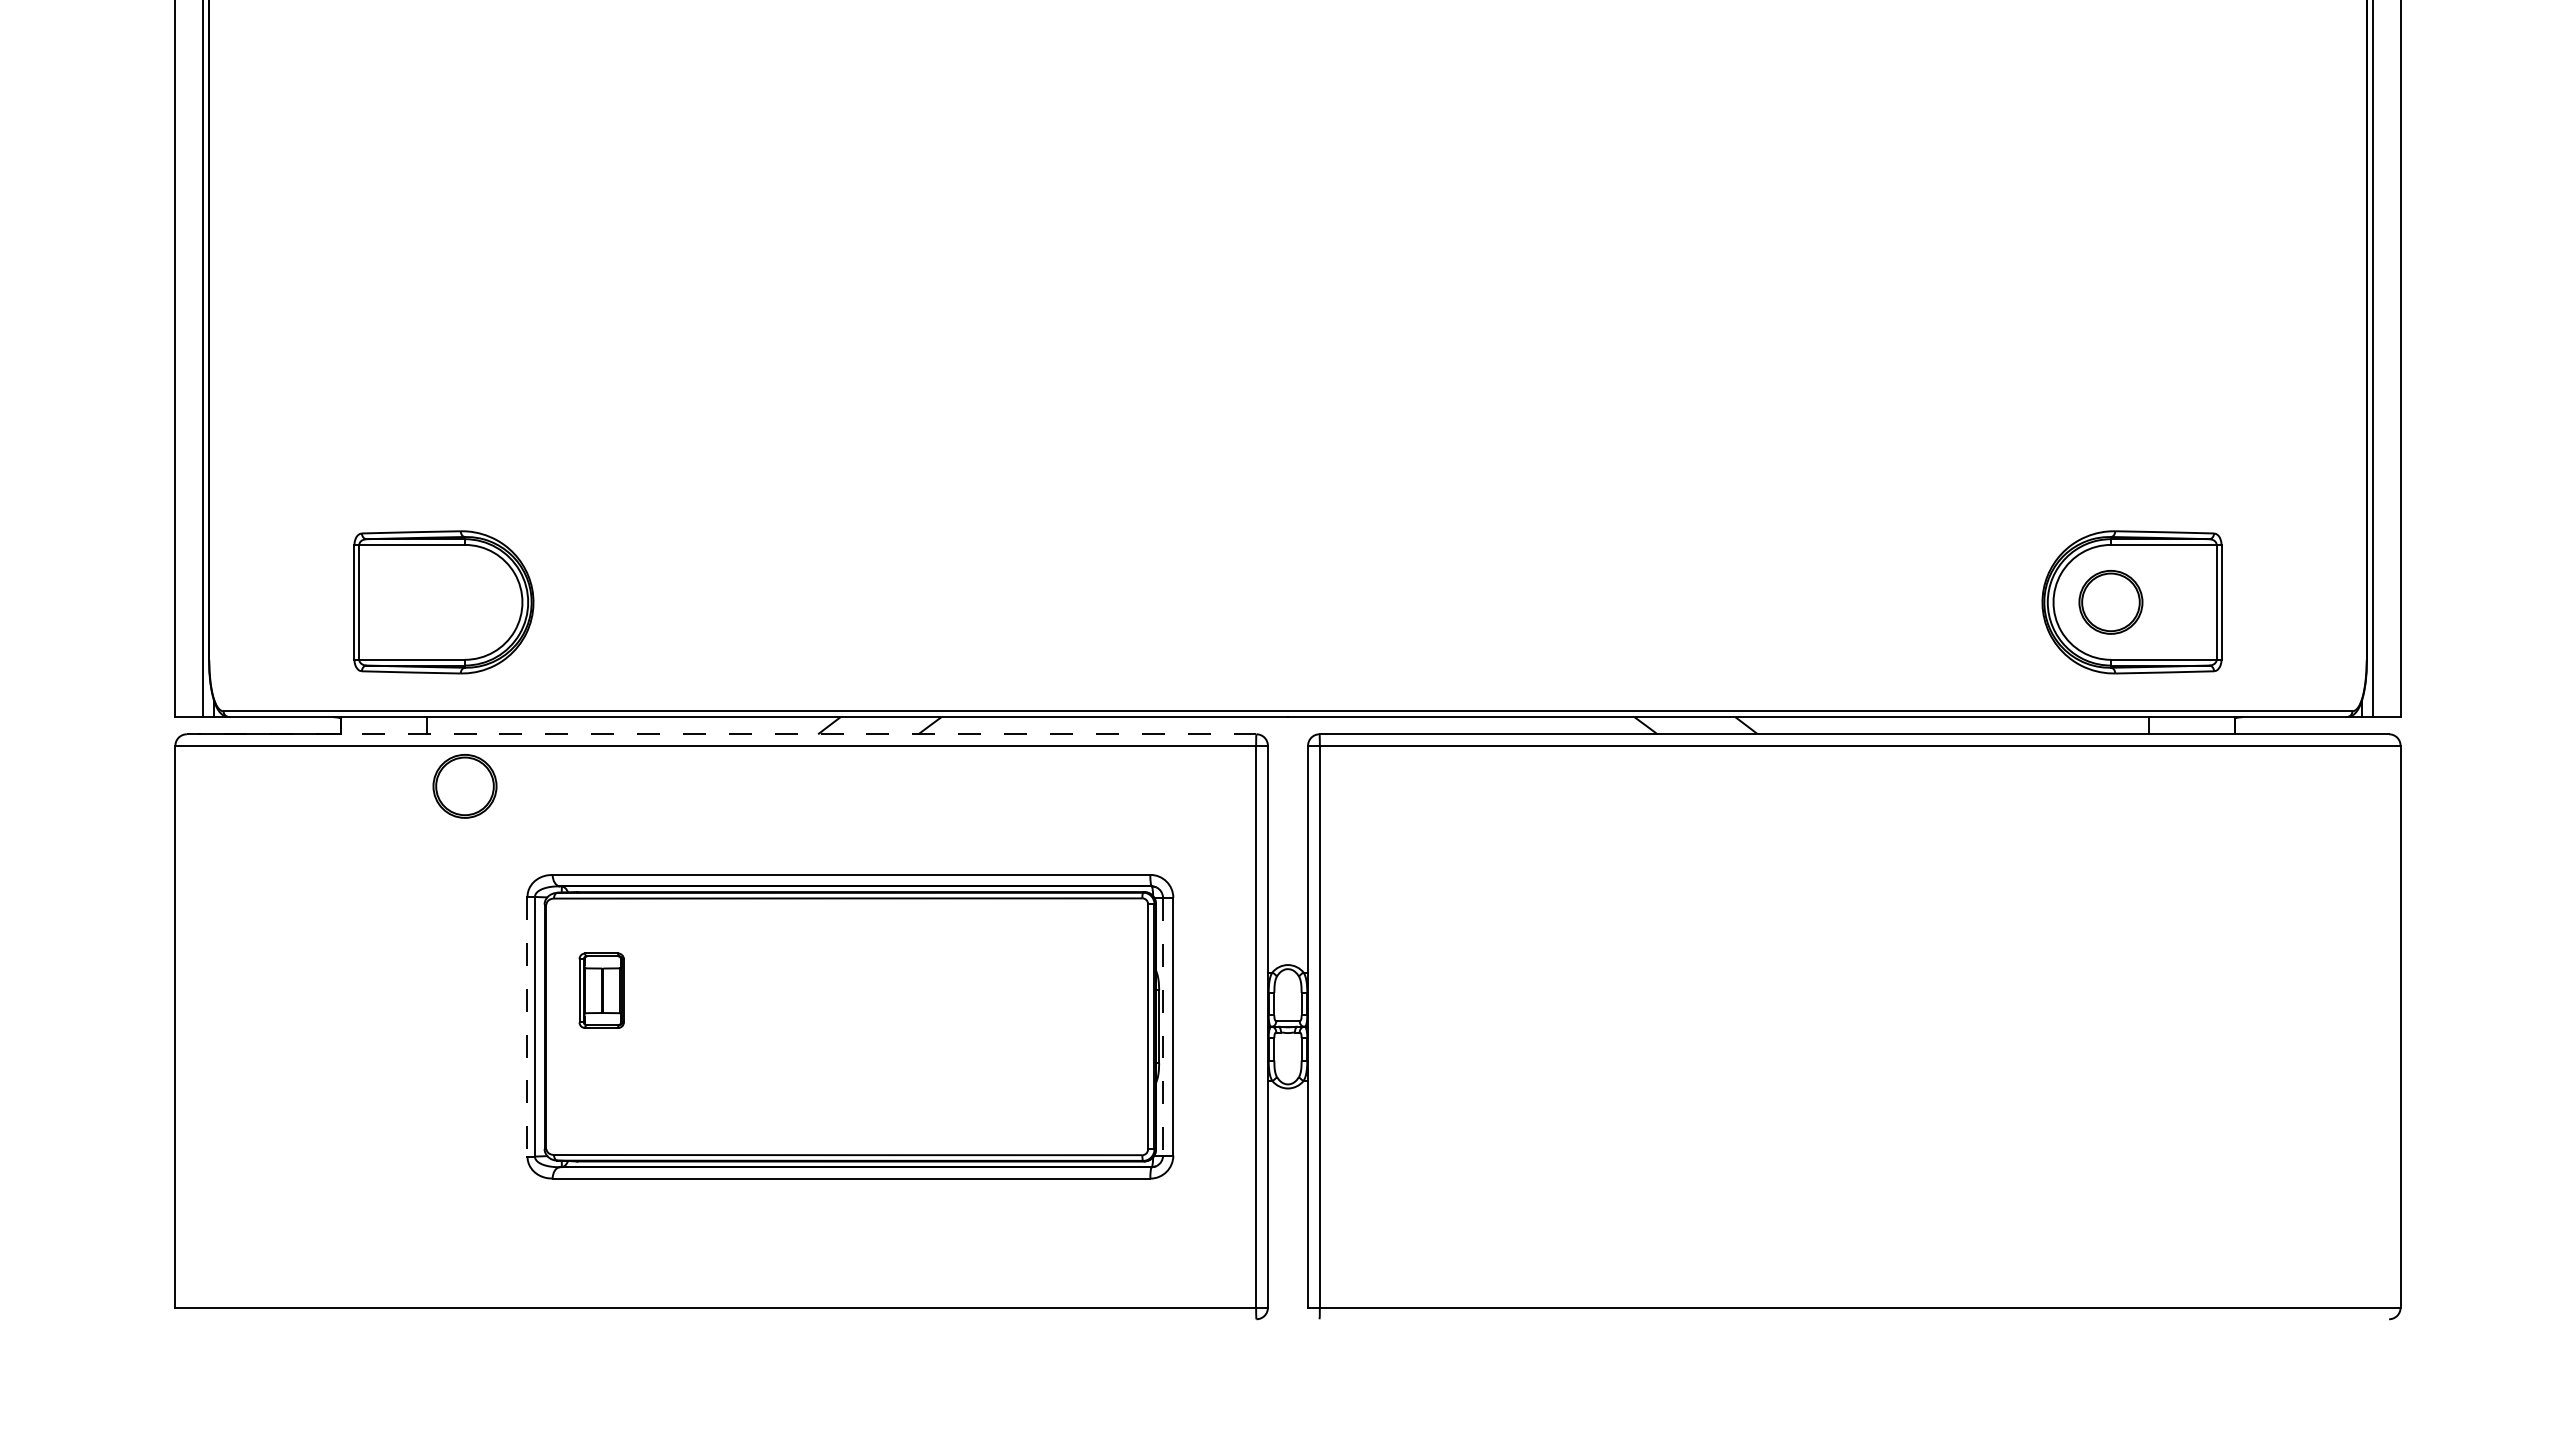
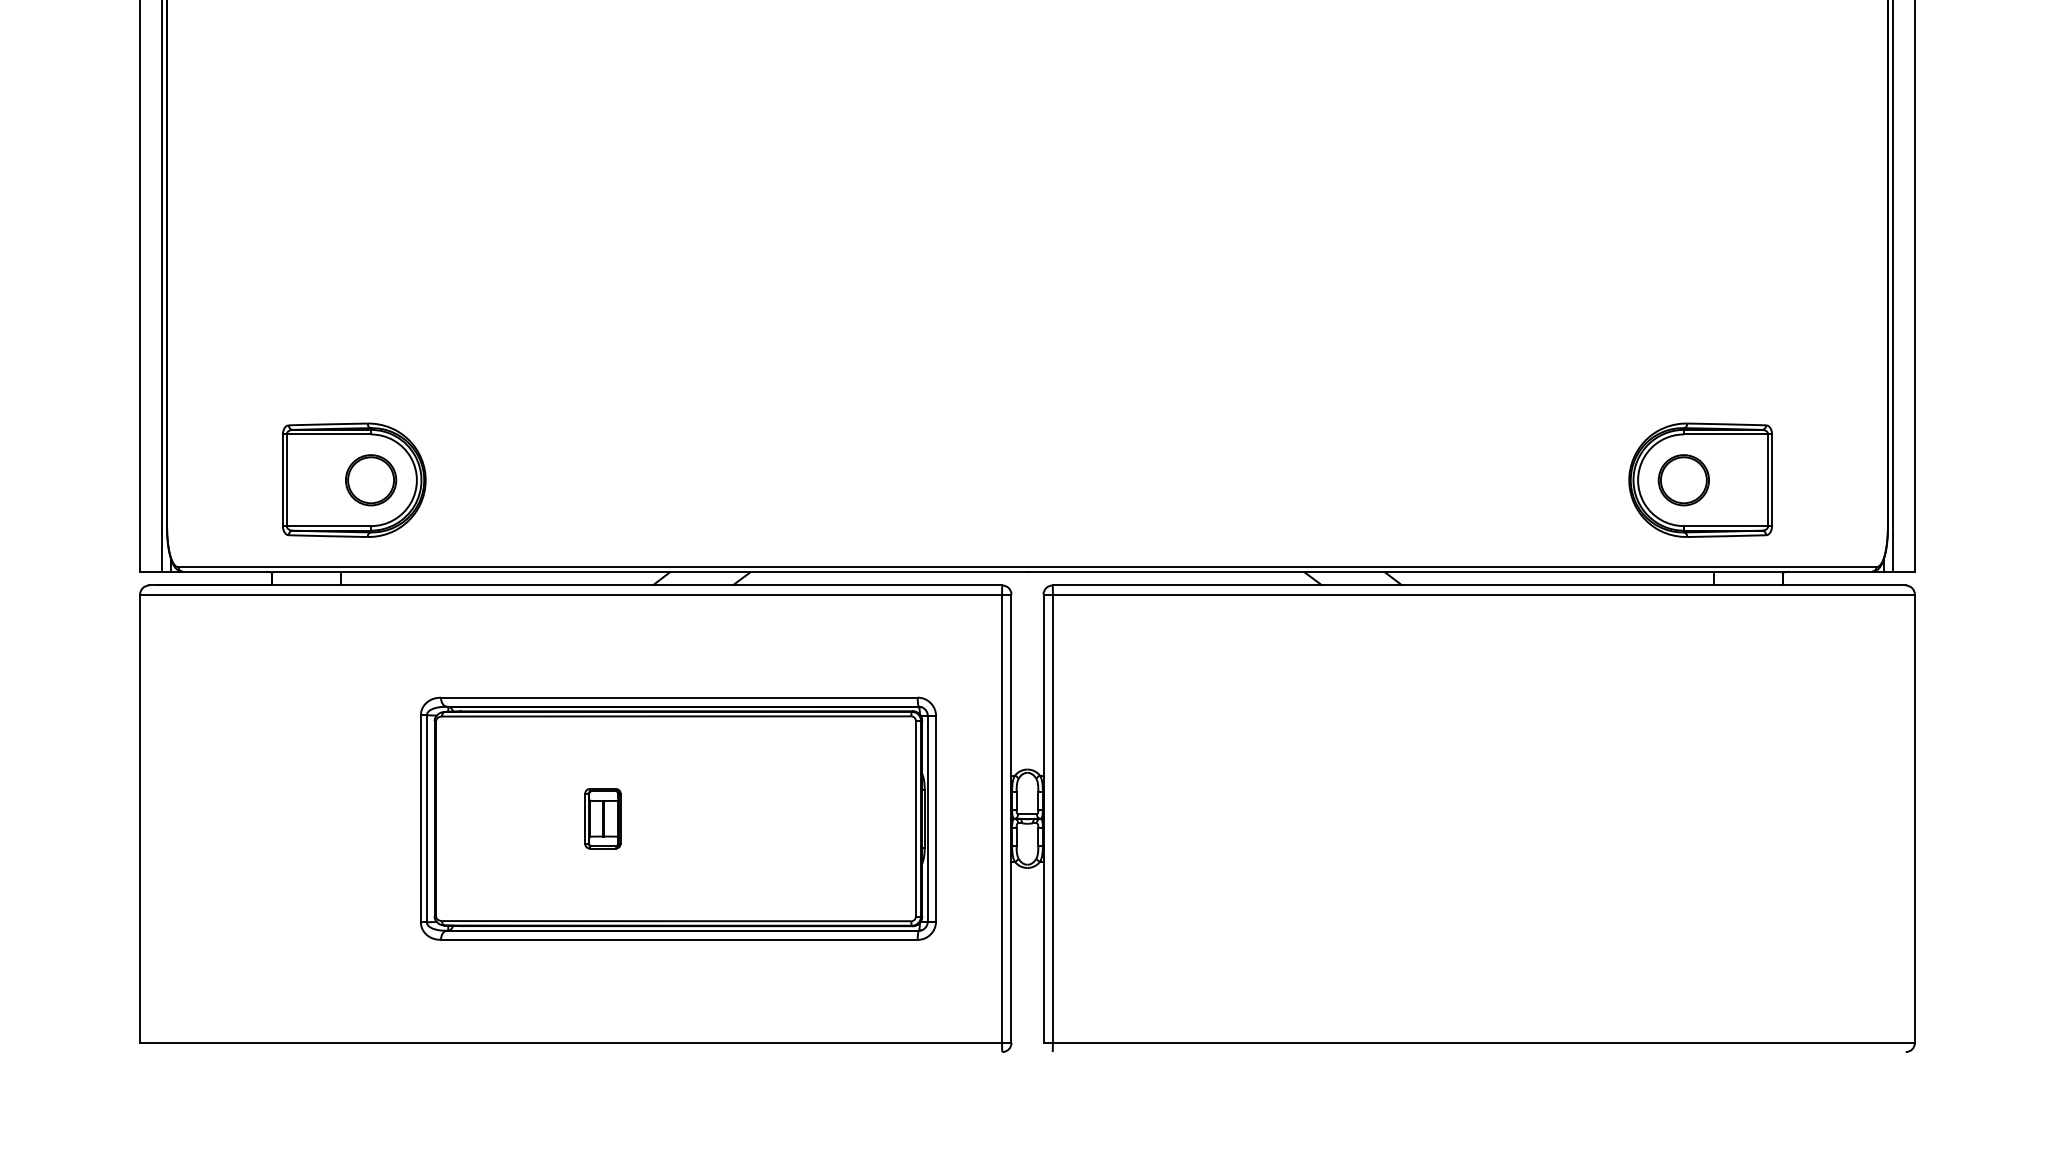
line: (721, 734) -> (575, 585), dashed -> solid
part: (464, 786) -> (370, 480), moved
part: (601, 990) -> (602, 818), moved
line: (527, 1026) -> (420, 818), dashed -> solid
line: (1163, 1026) -> (928, 818), dashed -> solid

